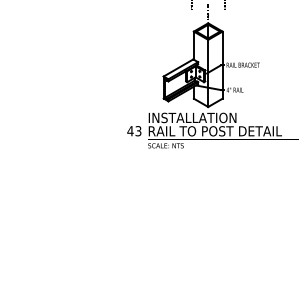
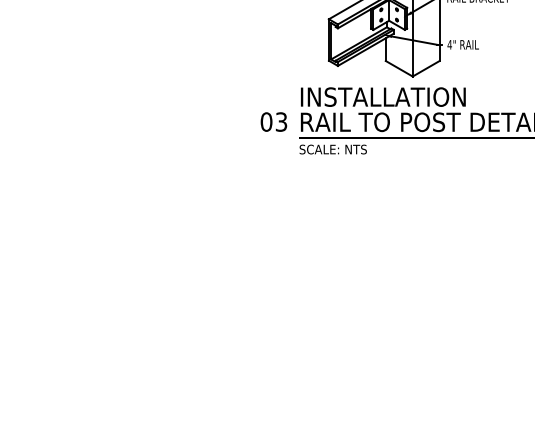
text: (130, 131) -> (266, 122), 43 -> 03

